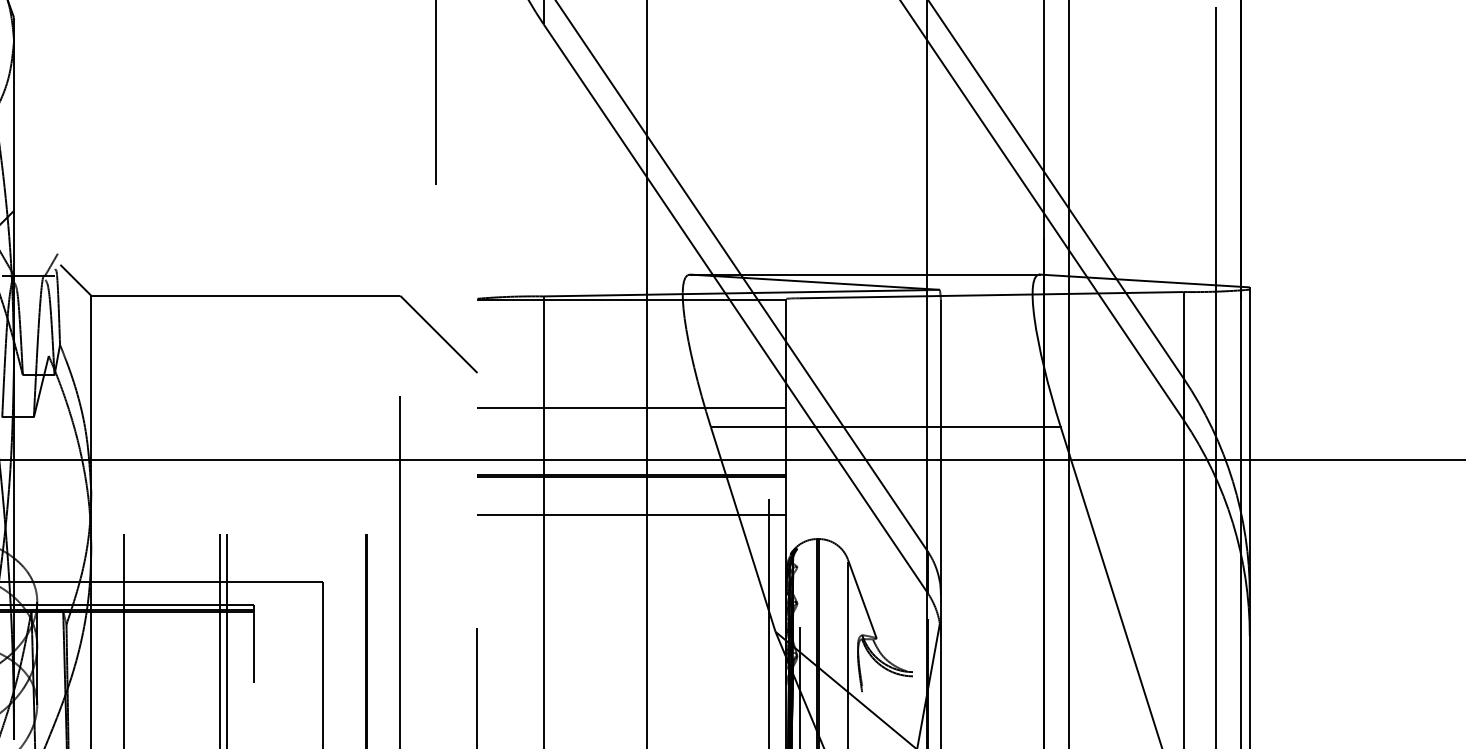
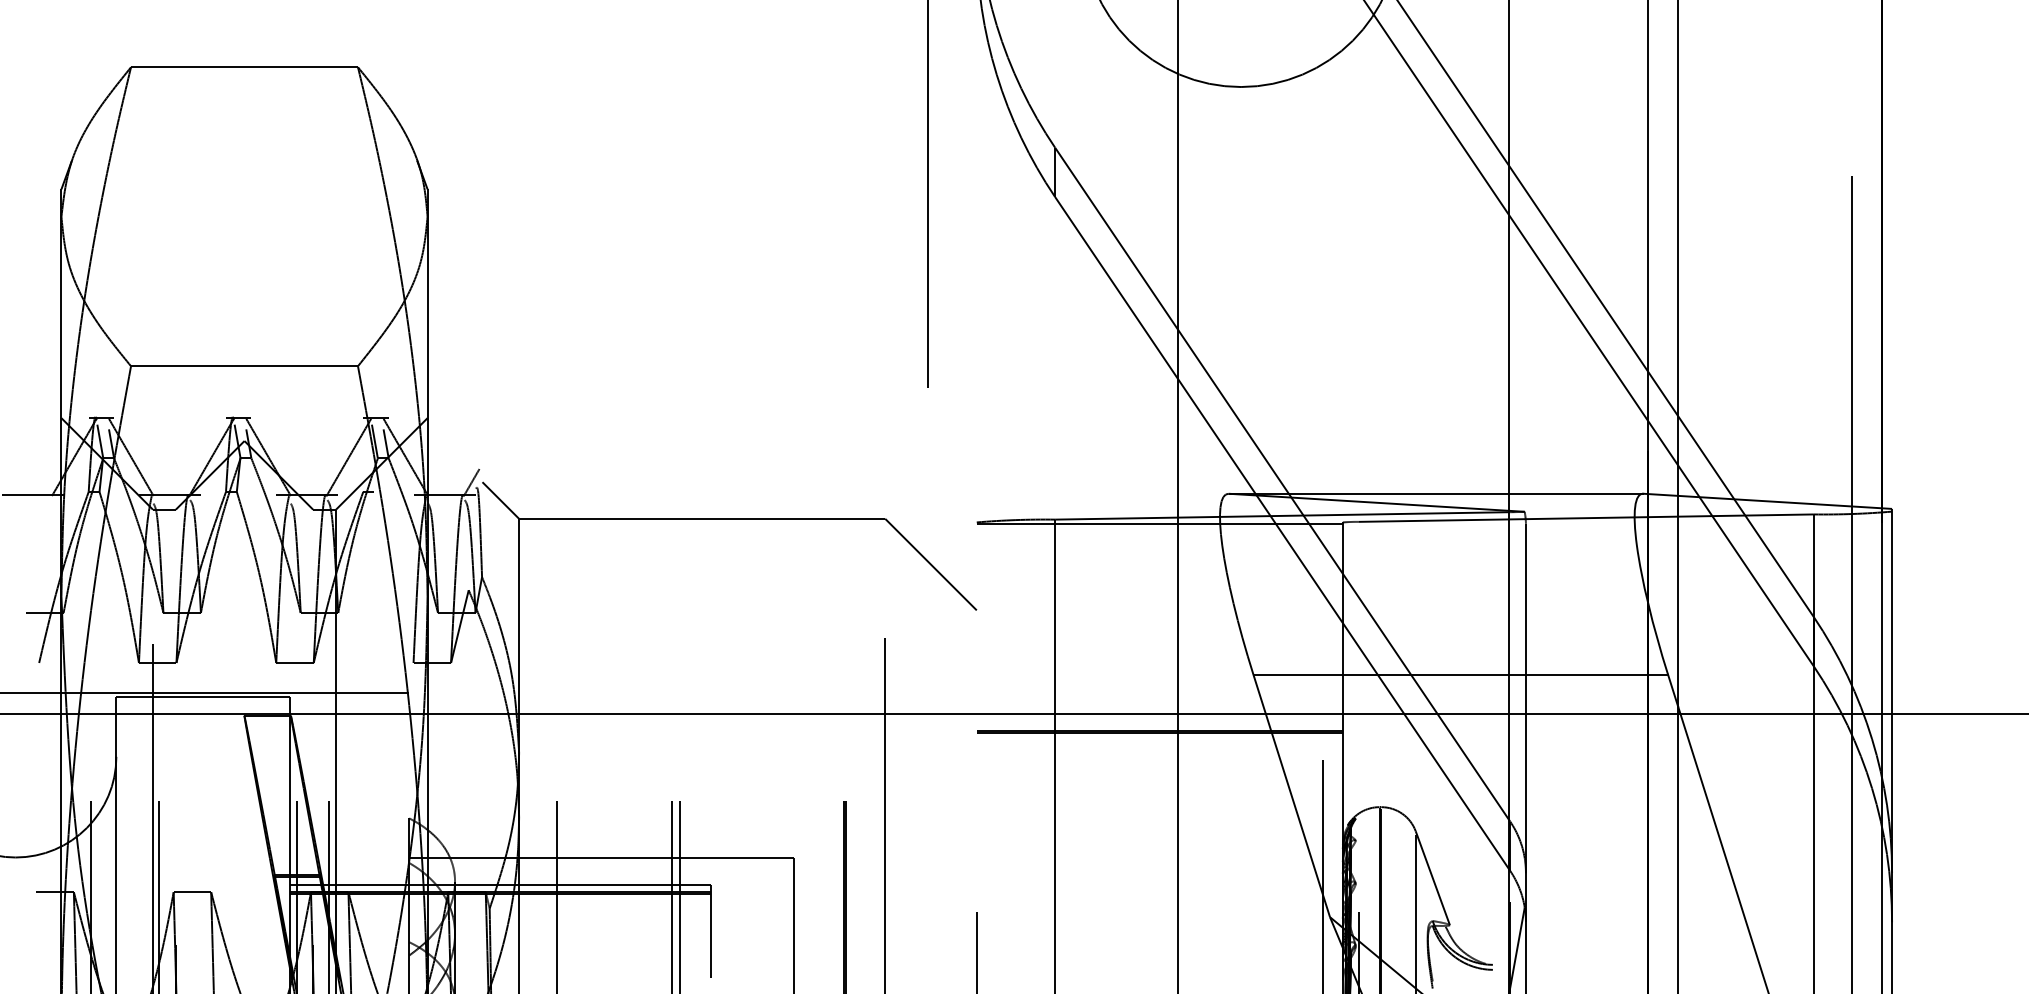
line: (631, 407) -> (1159, 651), removed
line: (631, 514) -> (1159, 778), removed

